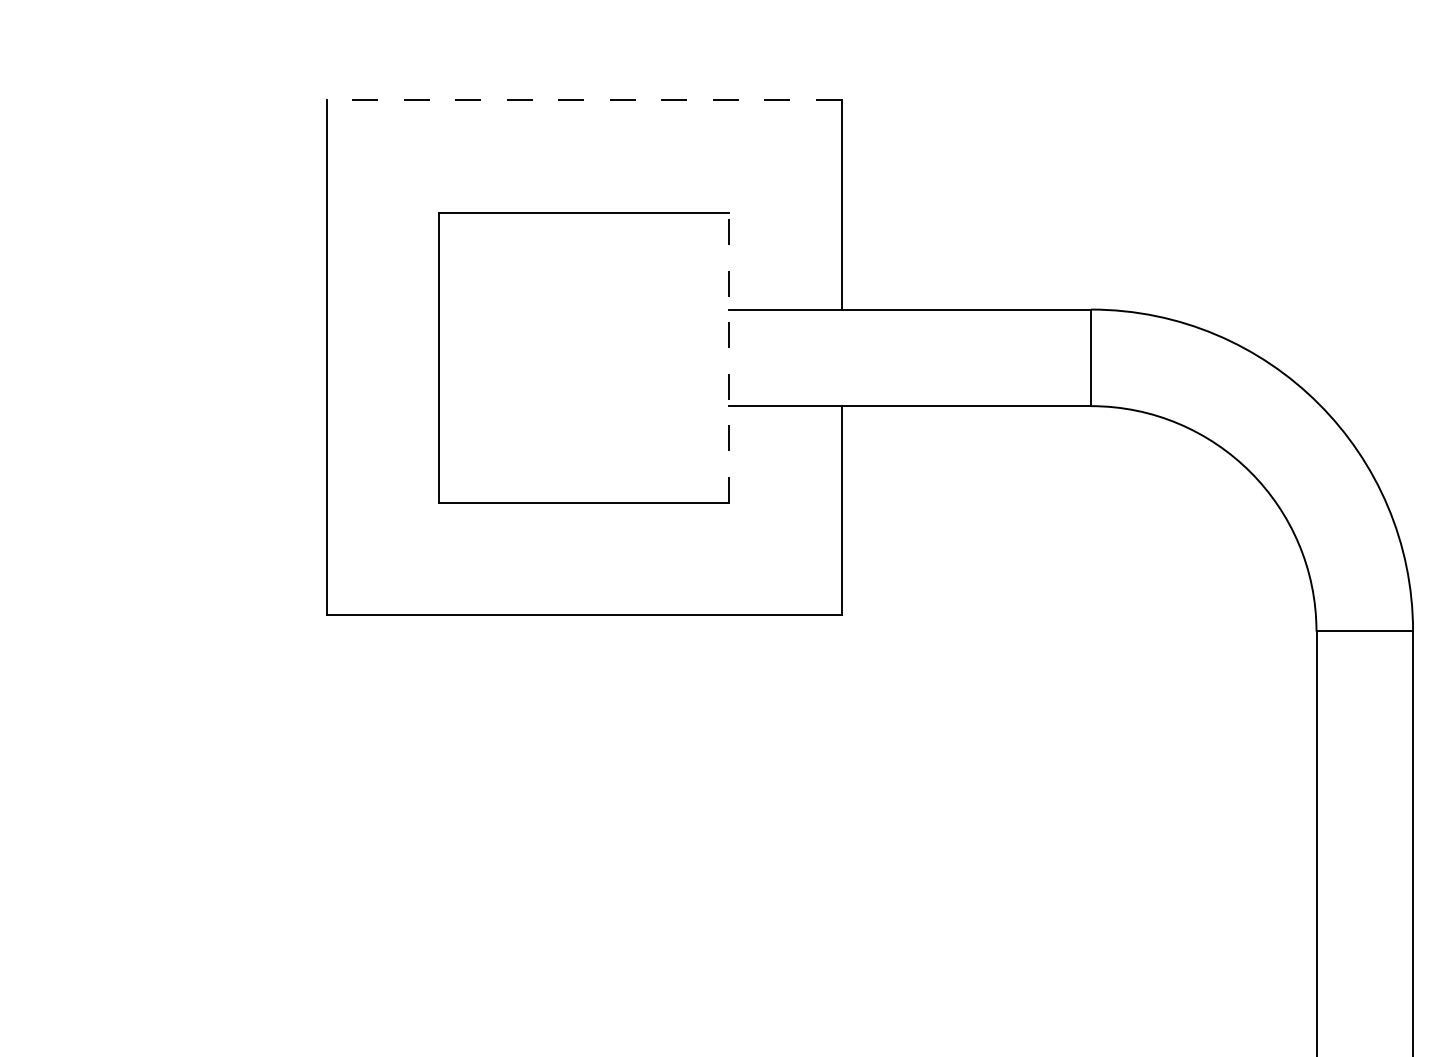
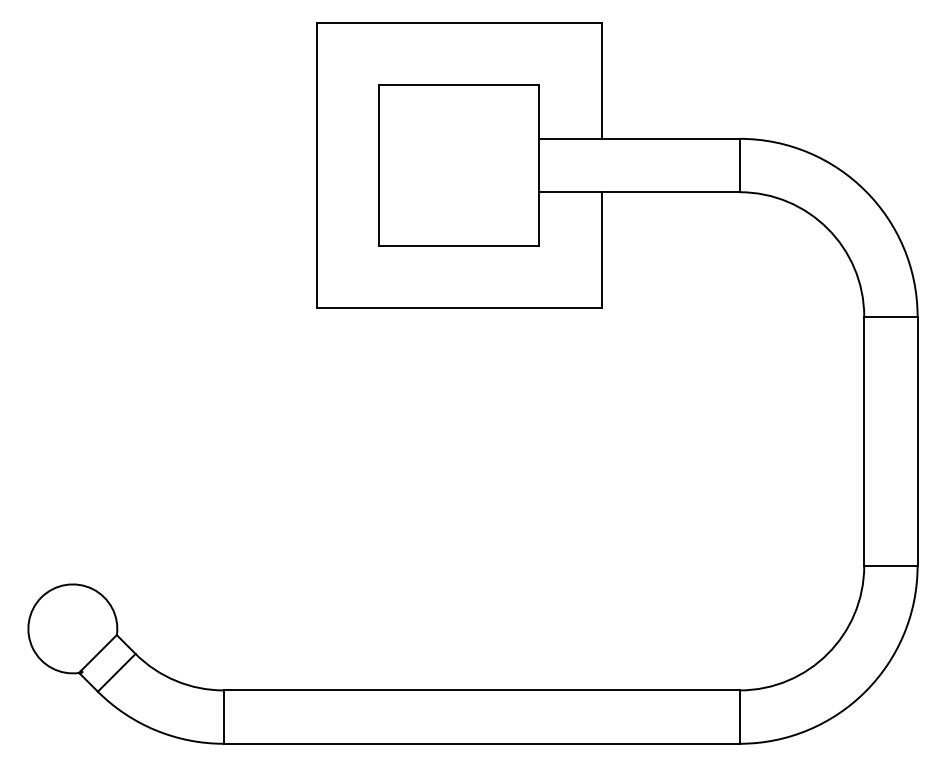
line: (582, 100) -> (458, 23), dashed -> solid
line: (728, 357) -> (539, 165), dashed -> solid

